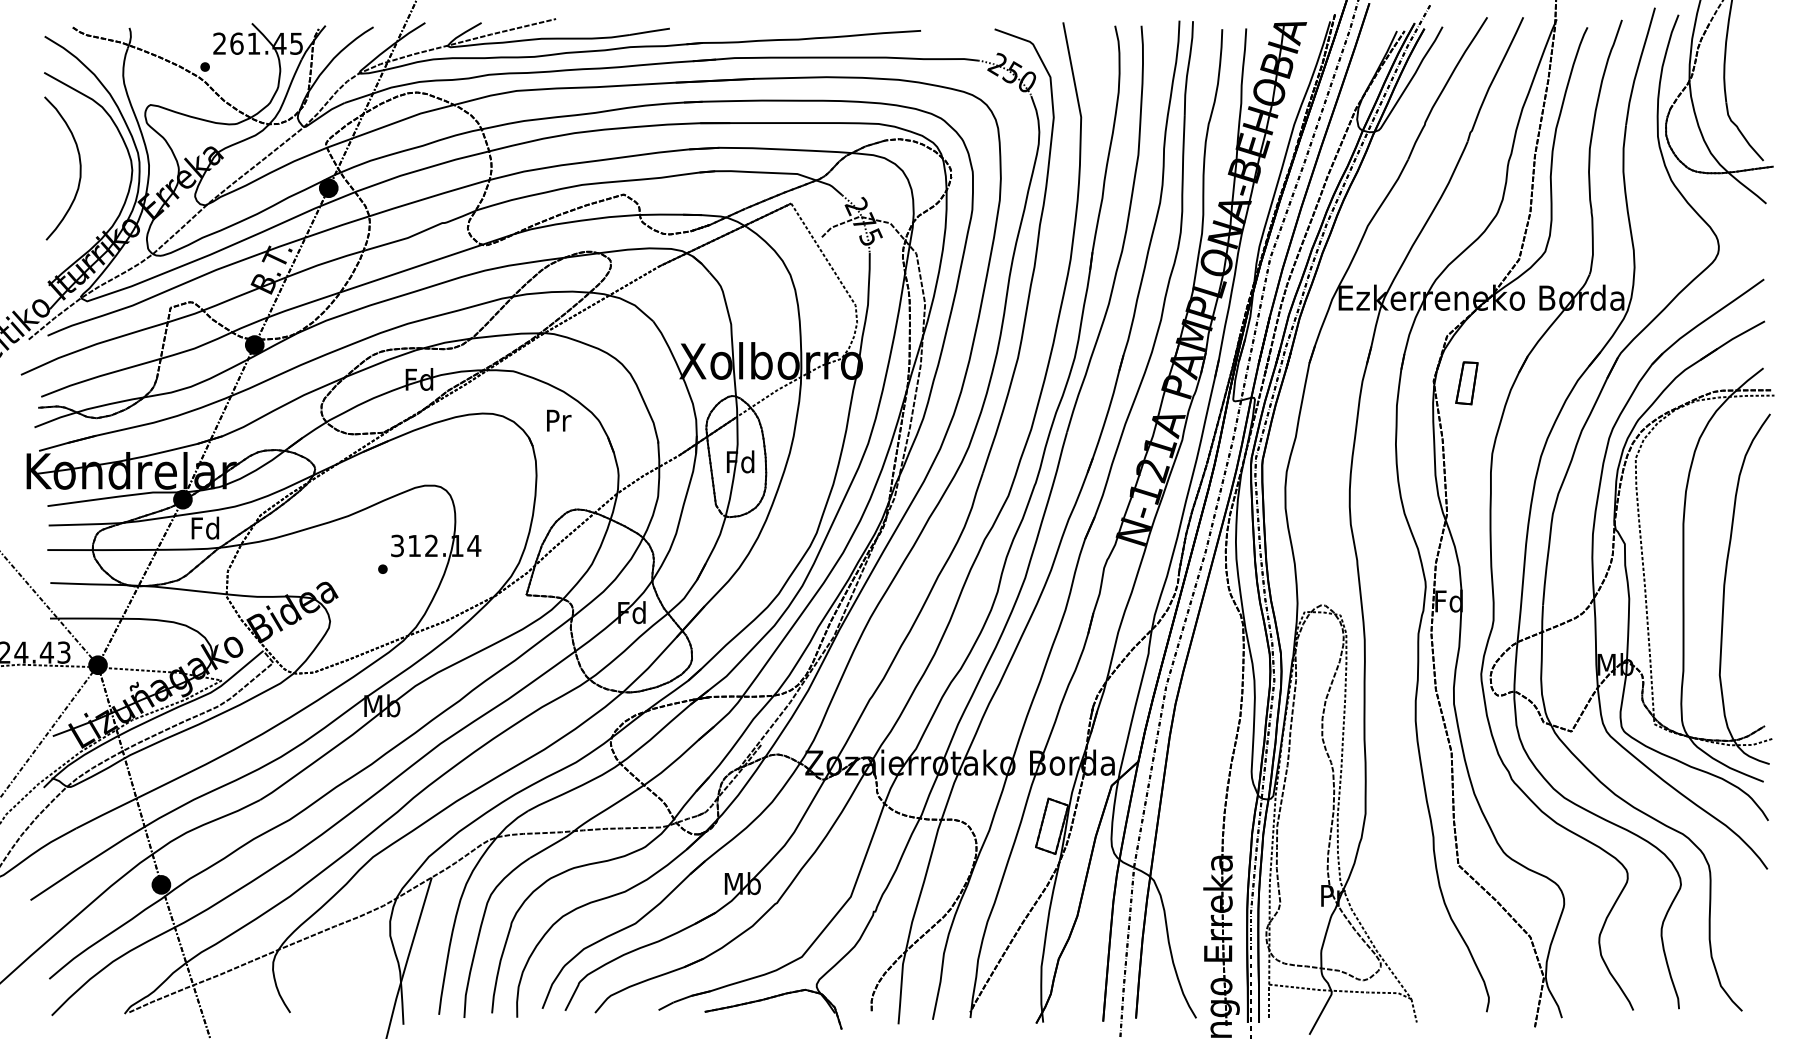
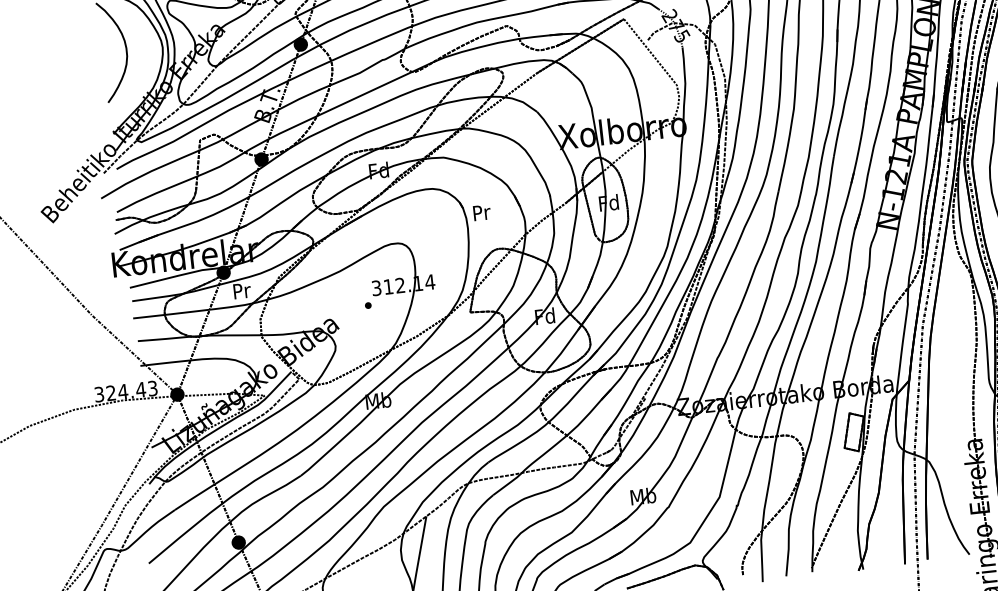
text: (559, 420) -> (482, 212), moved
text: (205, 527) -> (241, 290), Fd -> Pr

